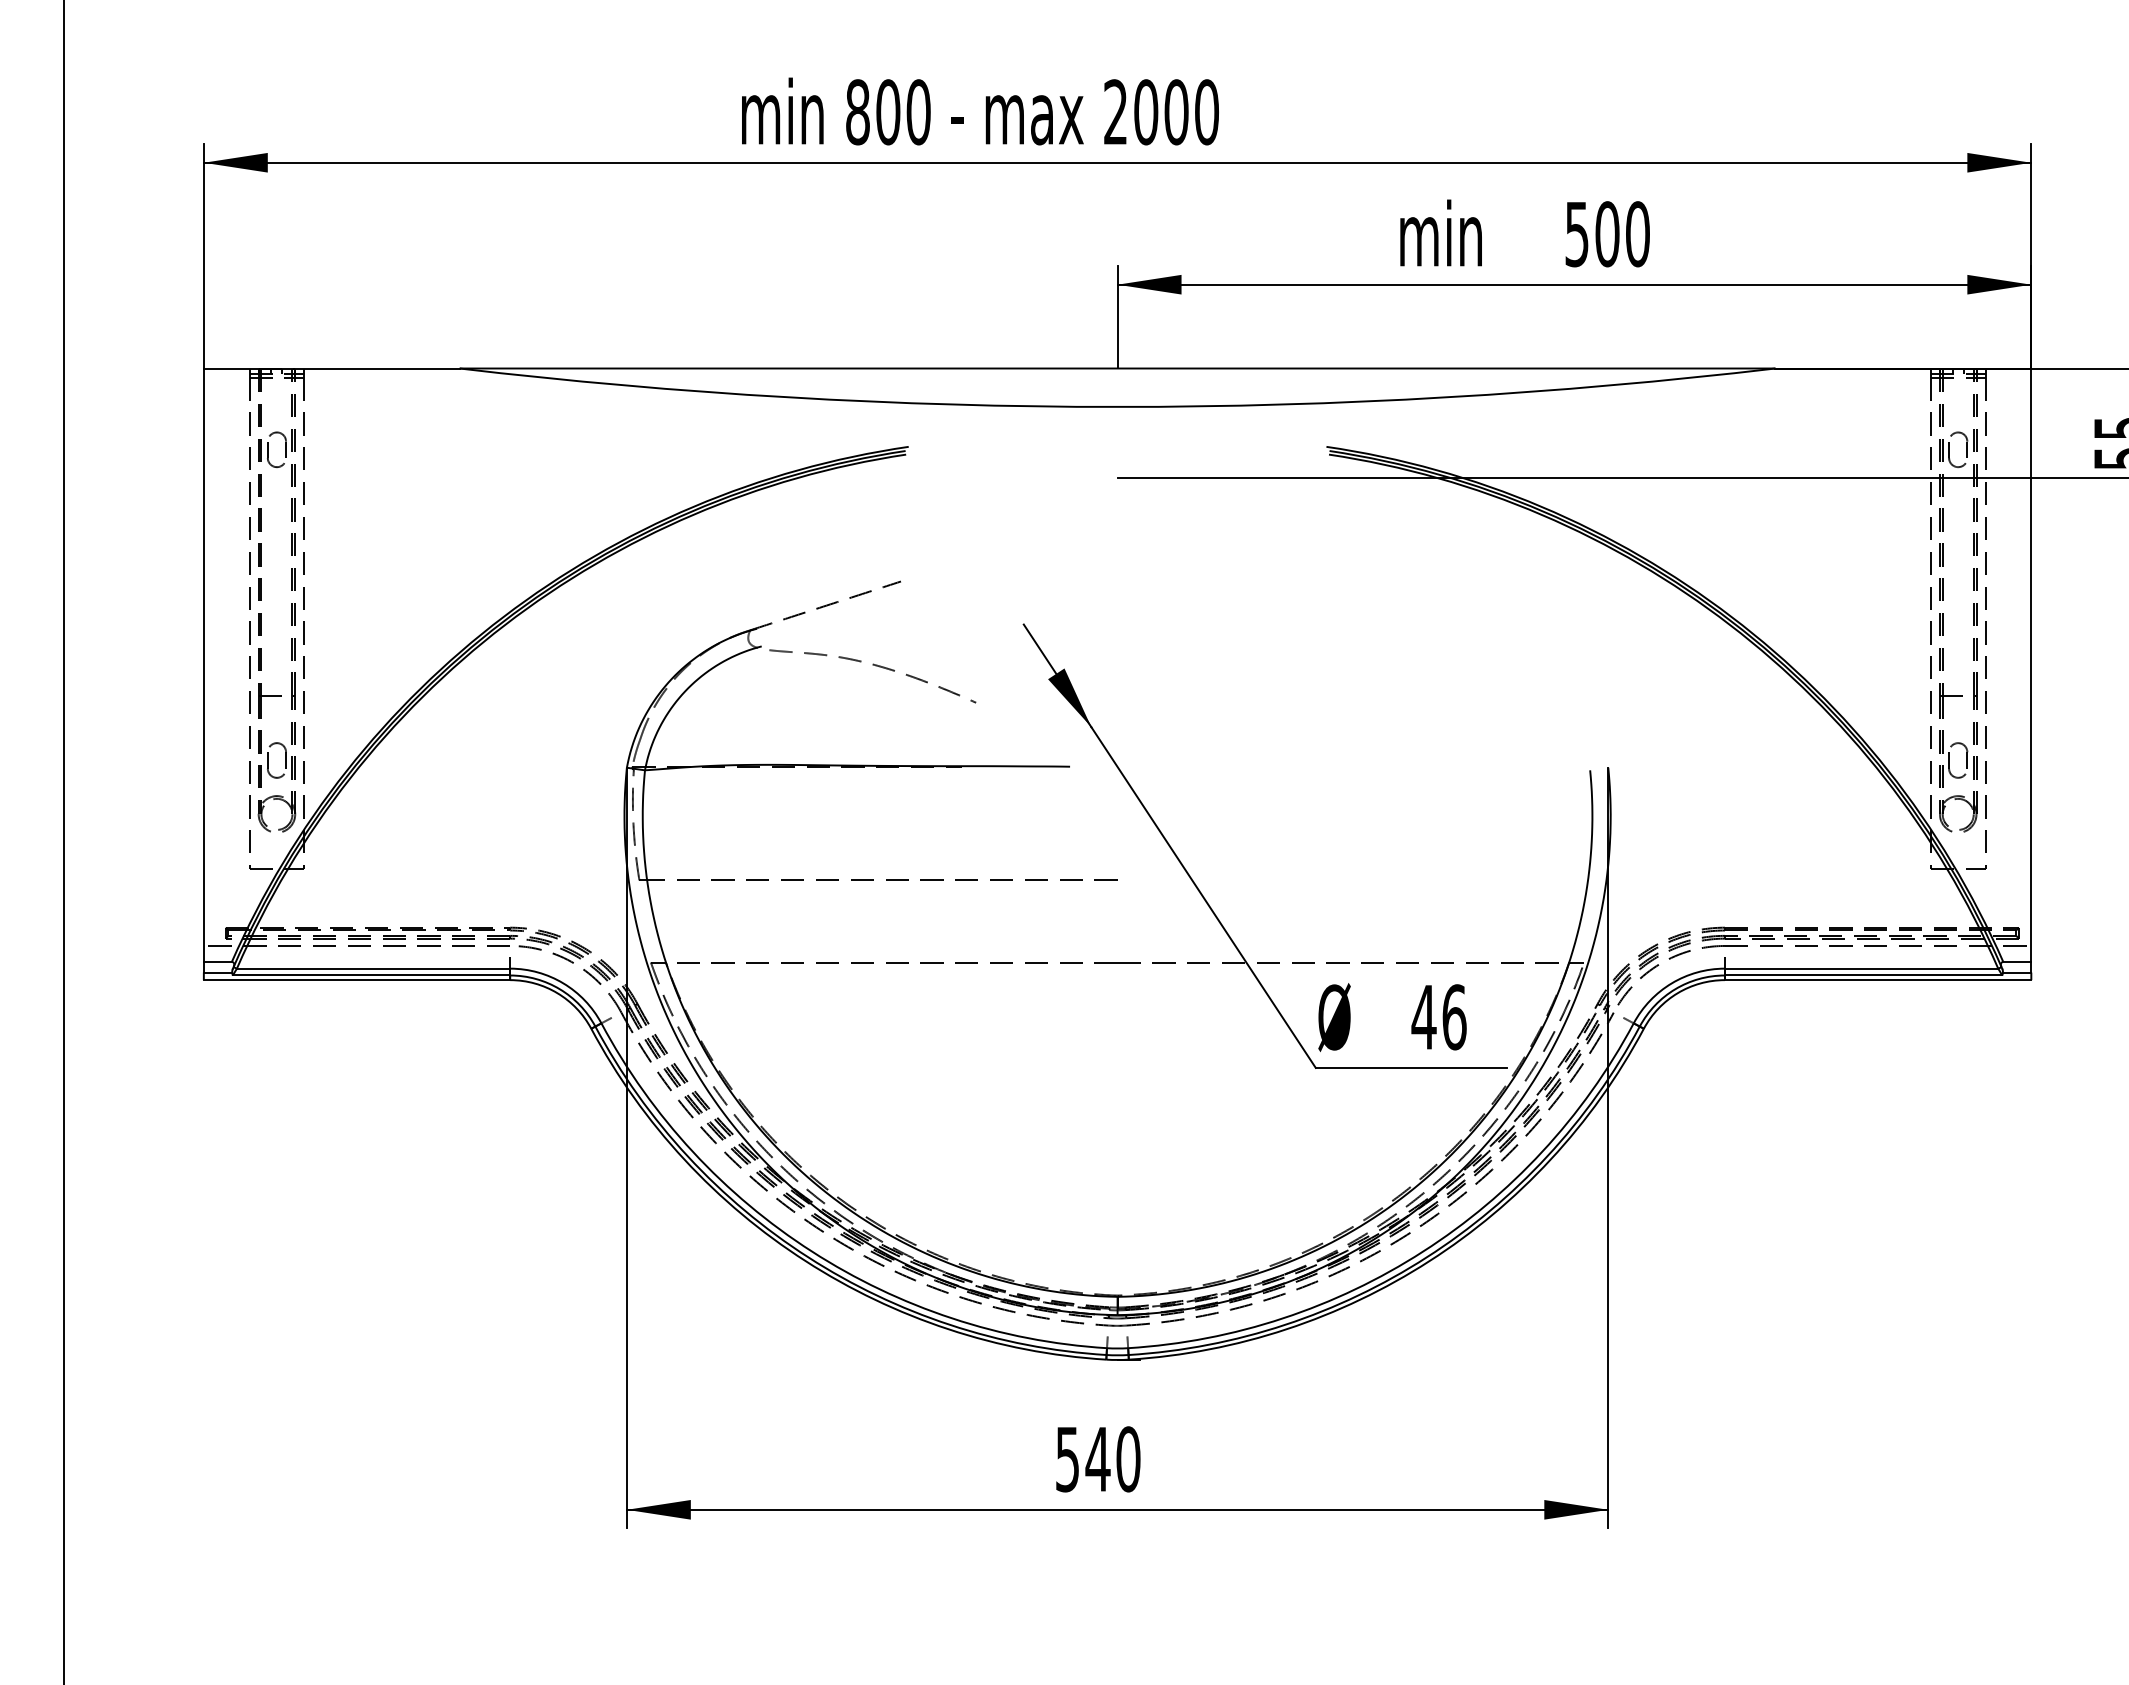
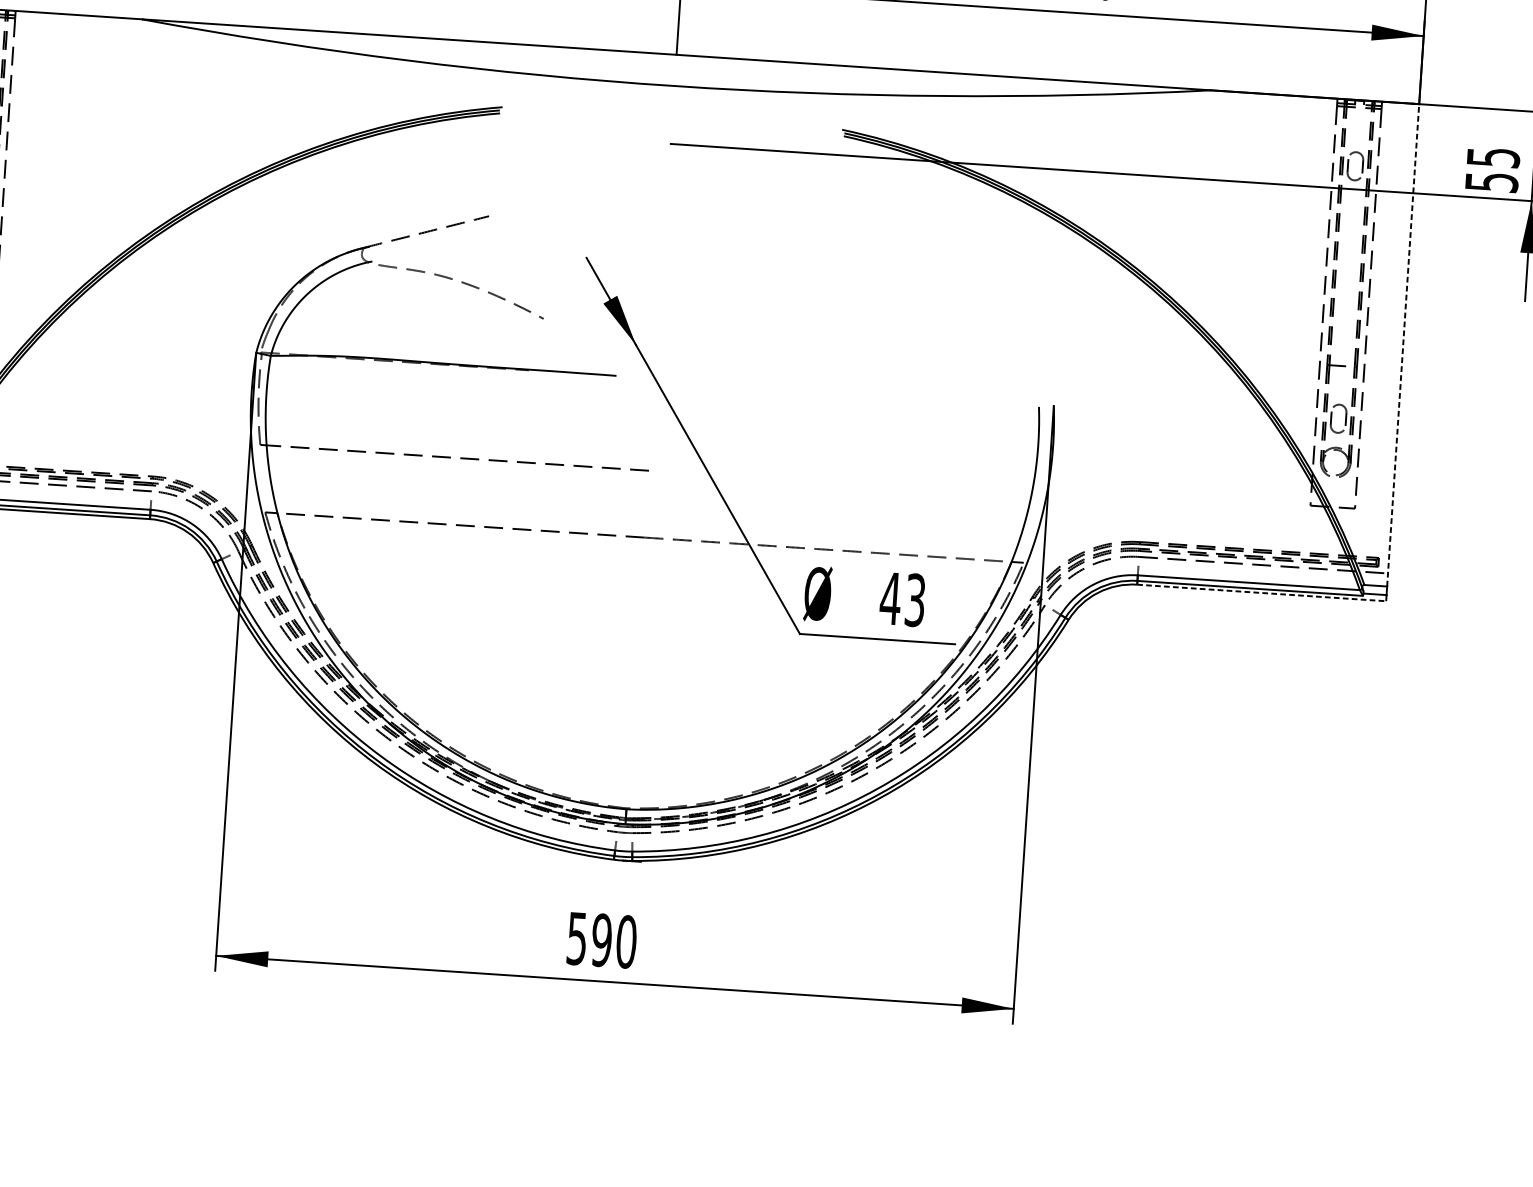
line: (2031, 665) -> (1403, 345), solid -> dashed
line: (1878, 980) -> (1261, 593), solid -> dashed
text: (1454, 1017) -> (915, 600), 46 -> 43
text: (1097, 1459) -> (601, 940), 540 -> 590

